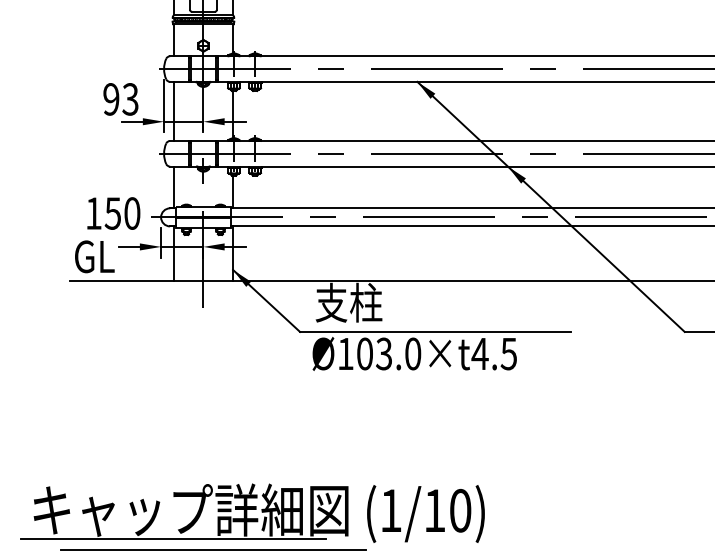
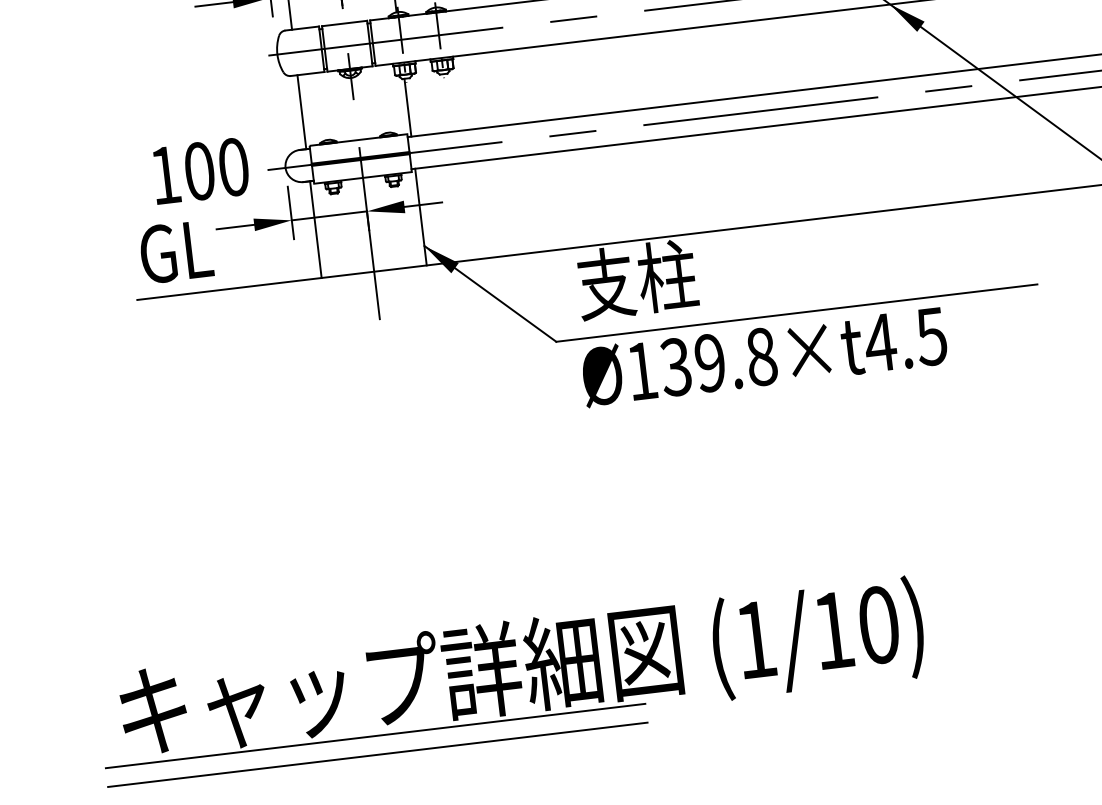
text: (112, 213) -> (198, 171), 150 -> 100
text: (388, 353) -> (717, 361), Ø103.0×t4.5 -> Ø139.8×t4.5
line: (213, 549) -> (377, 754), moved

